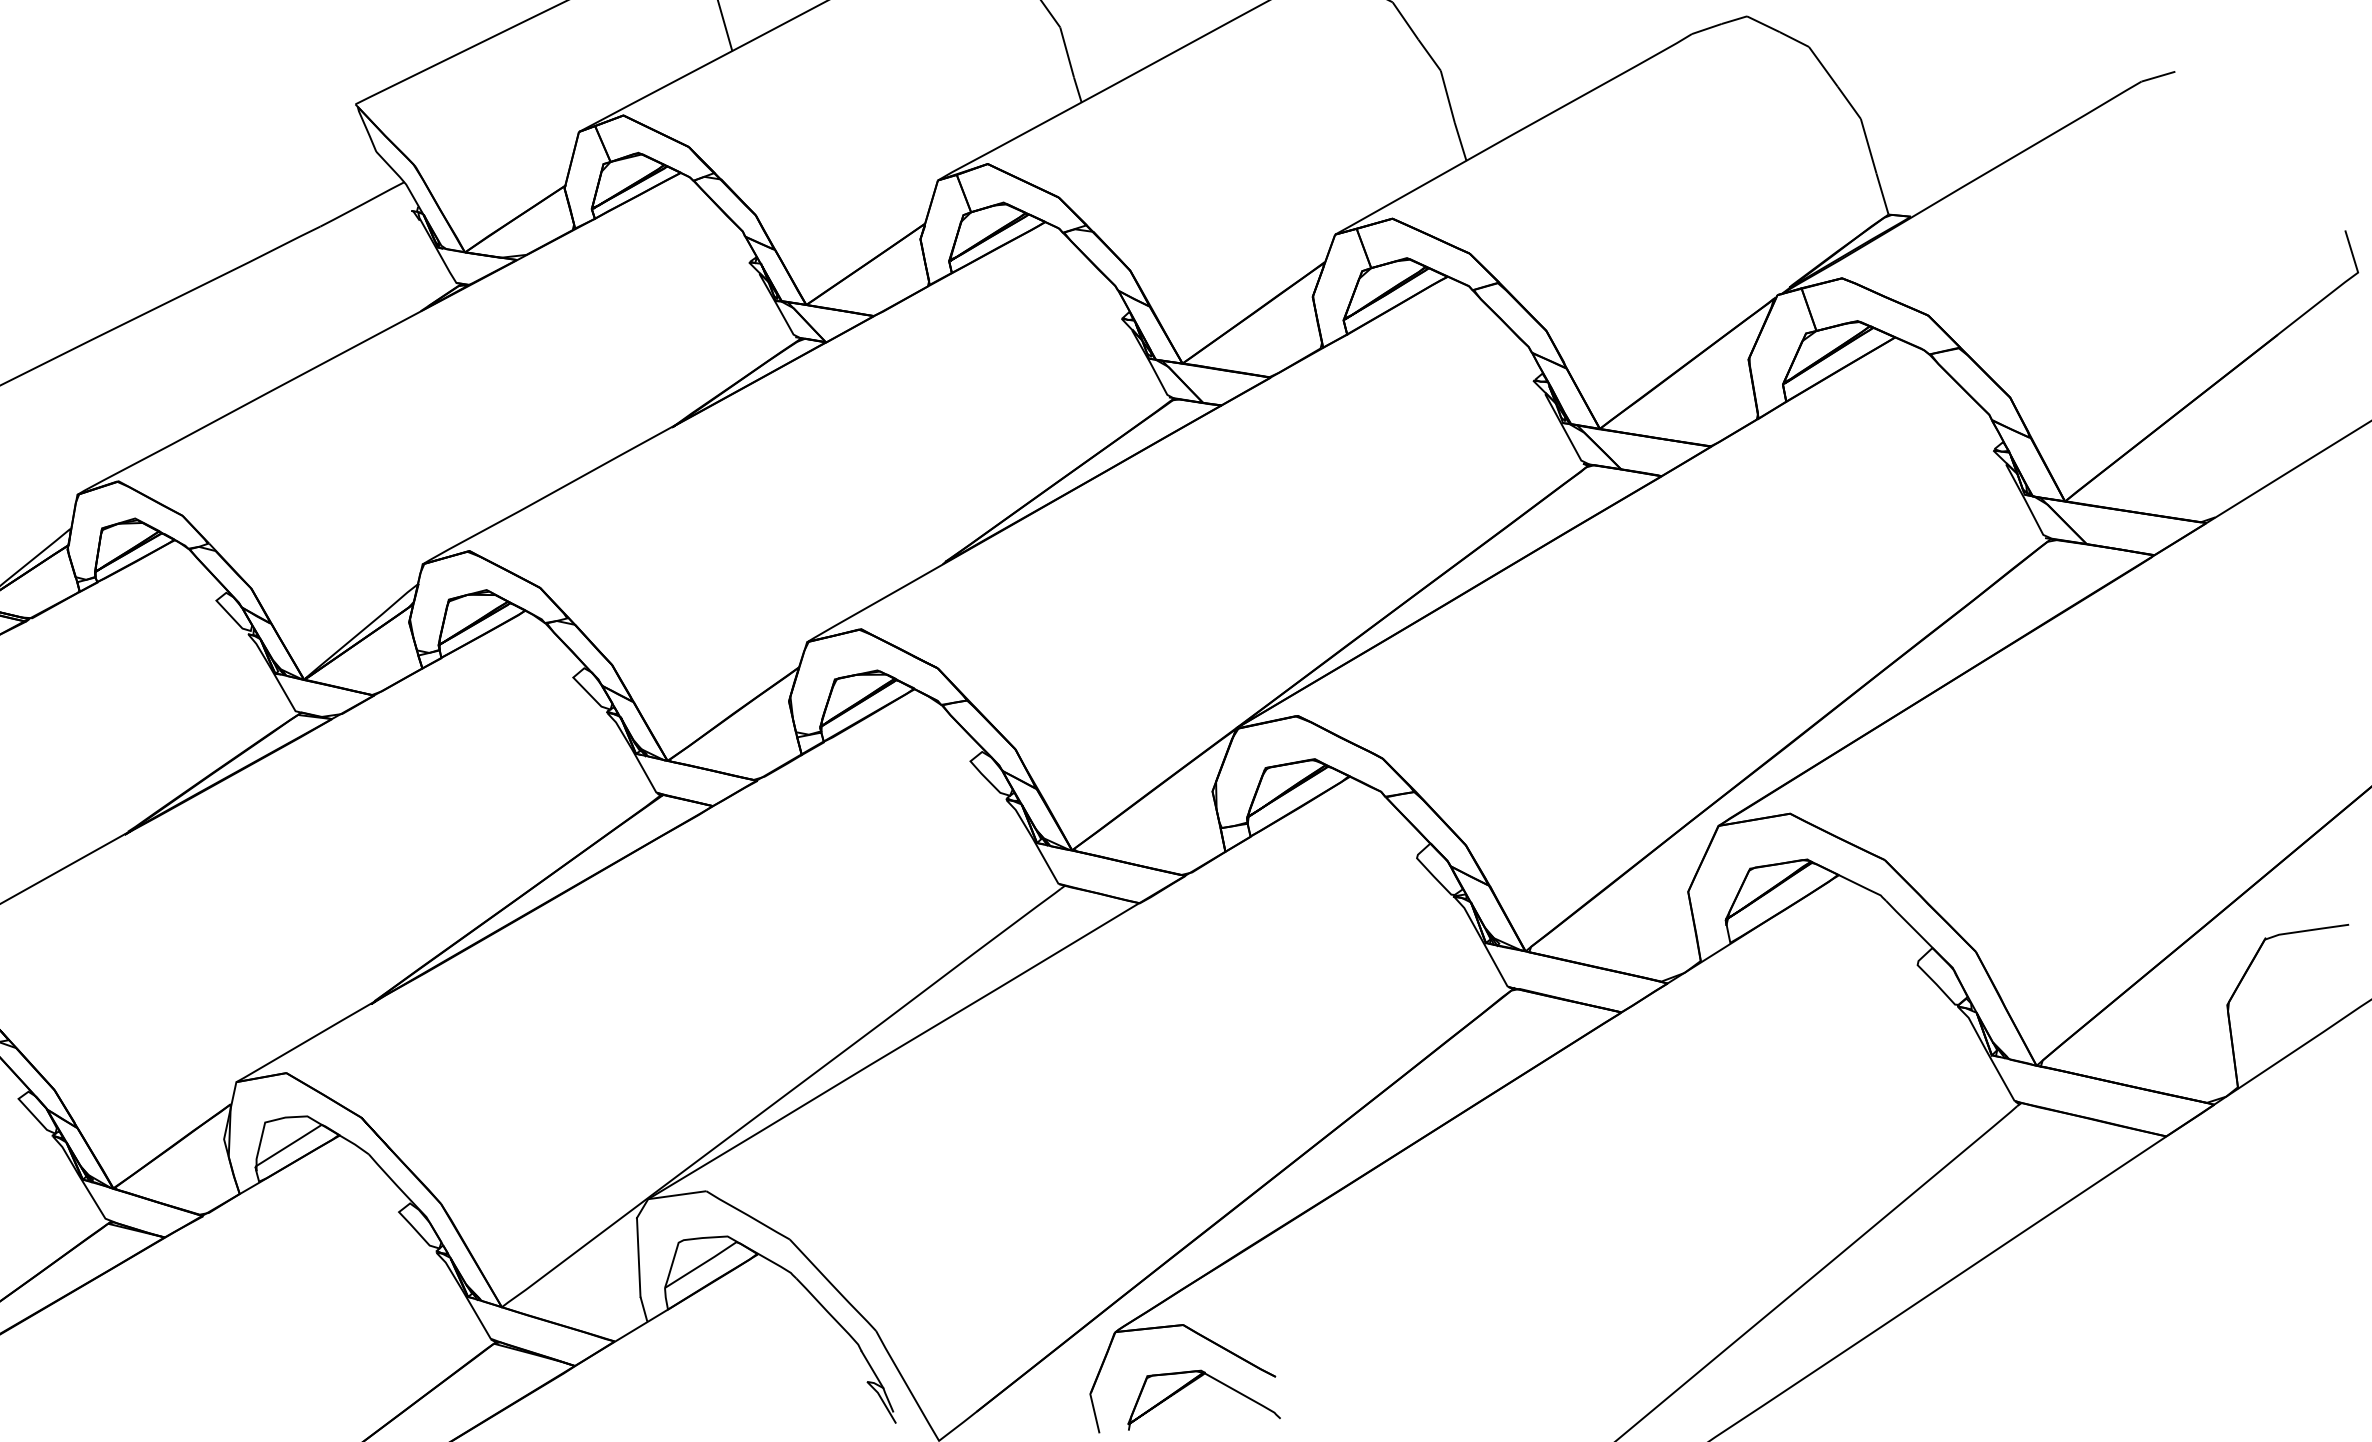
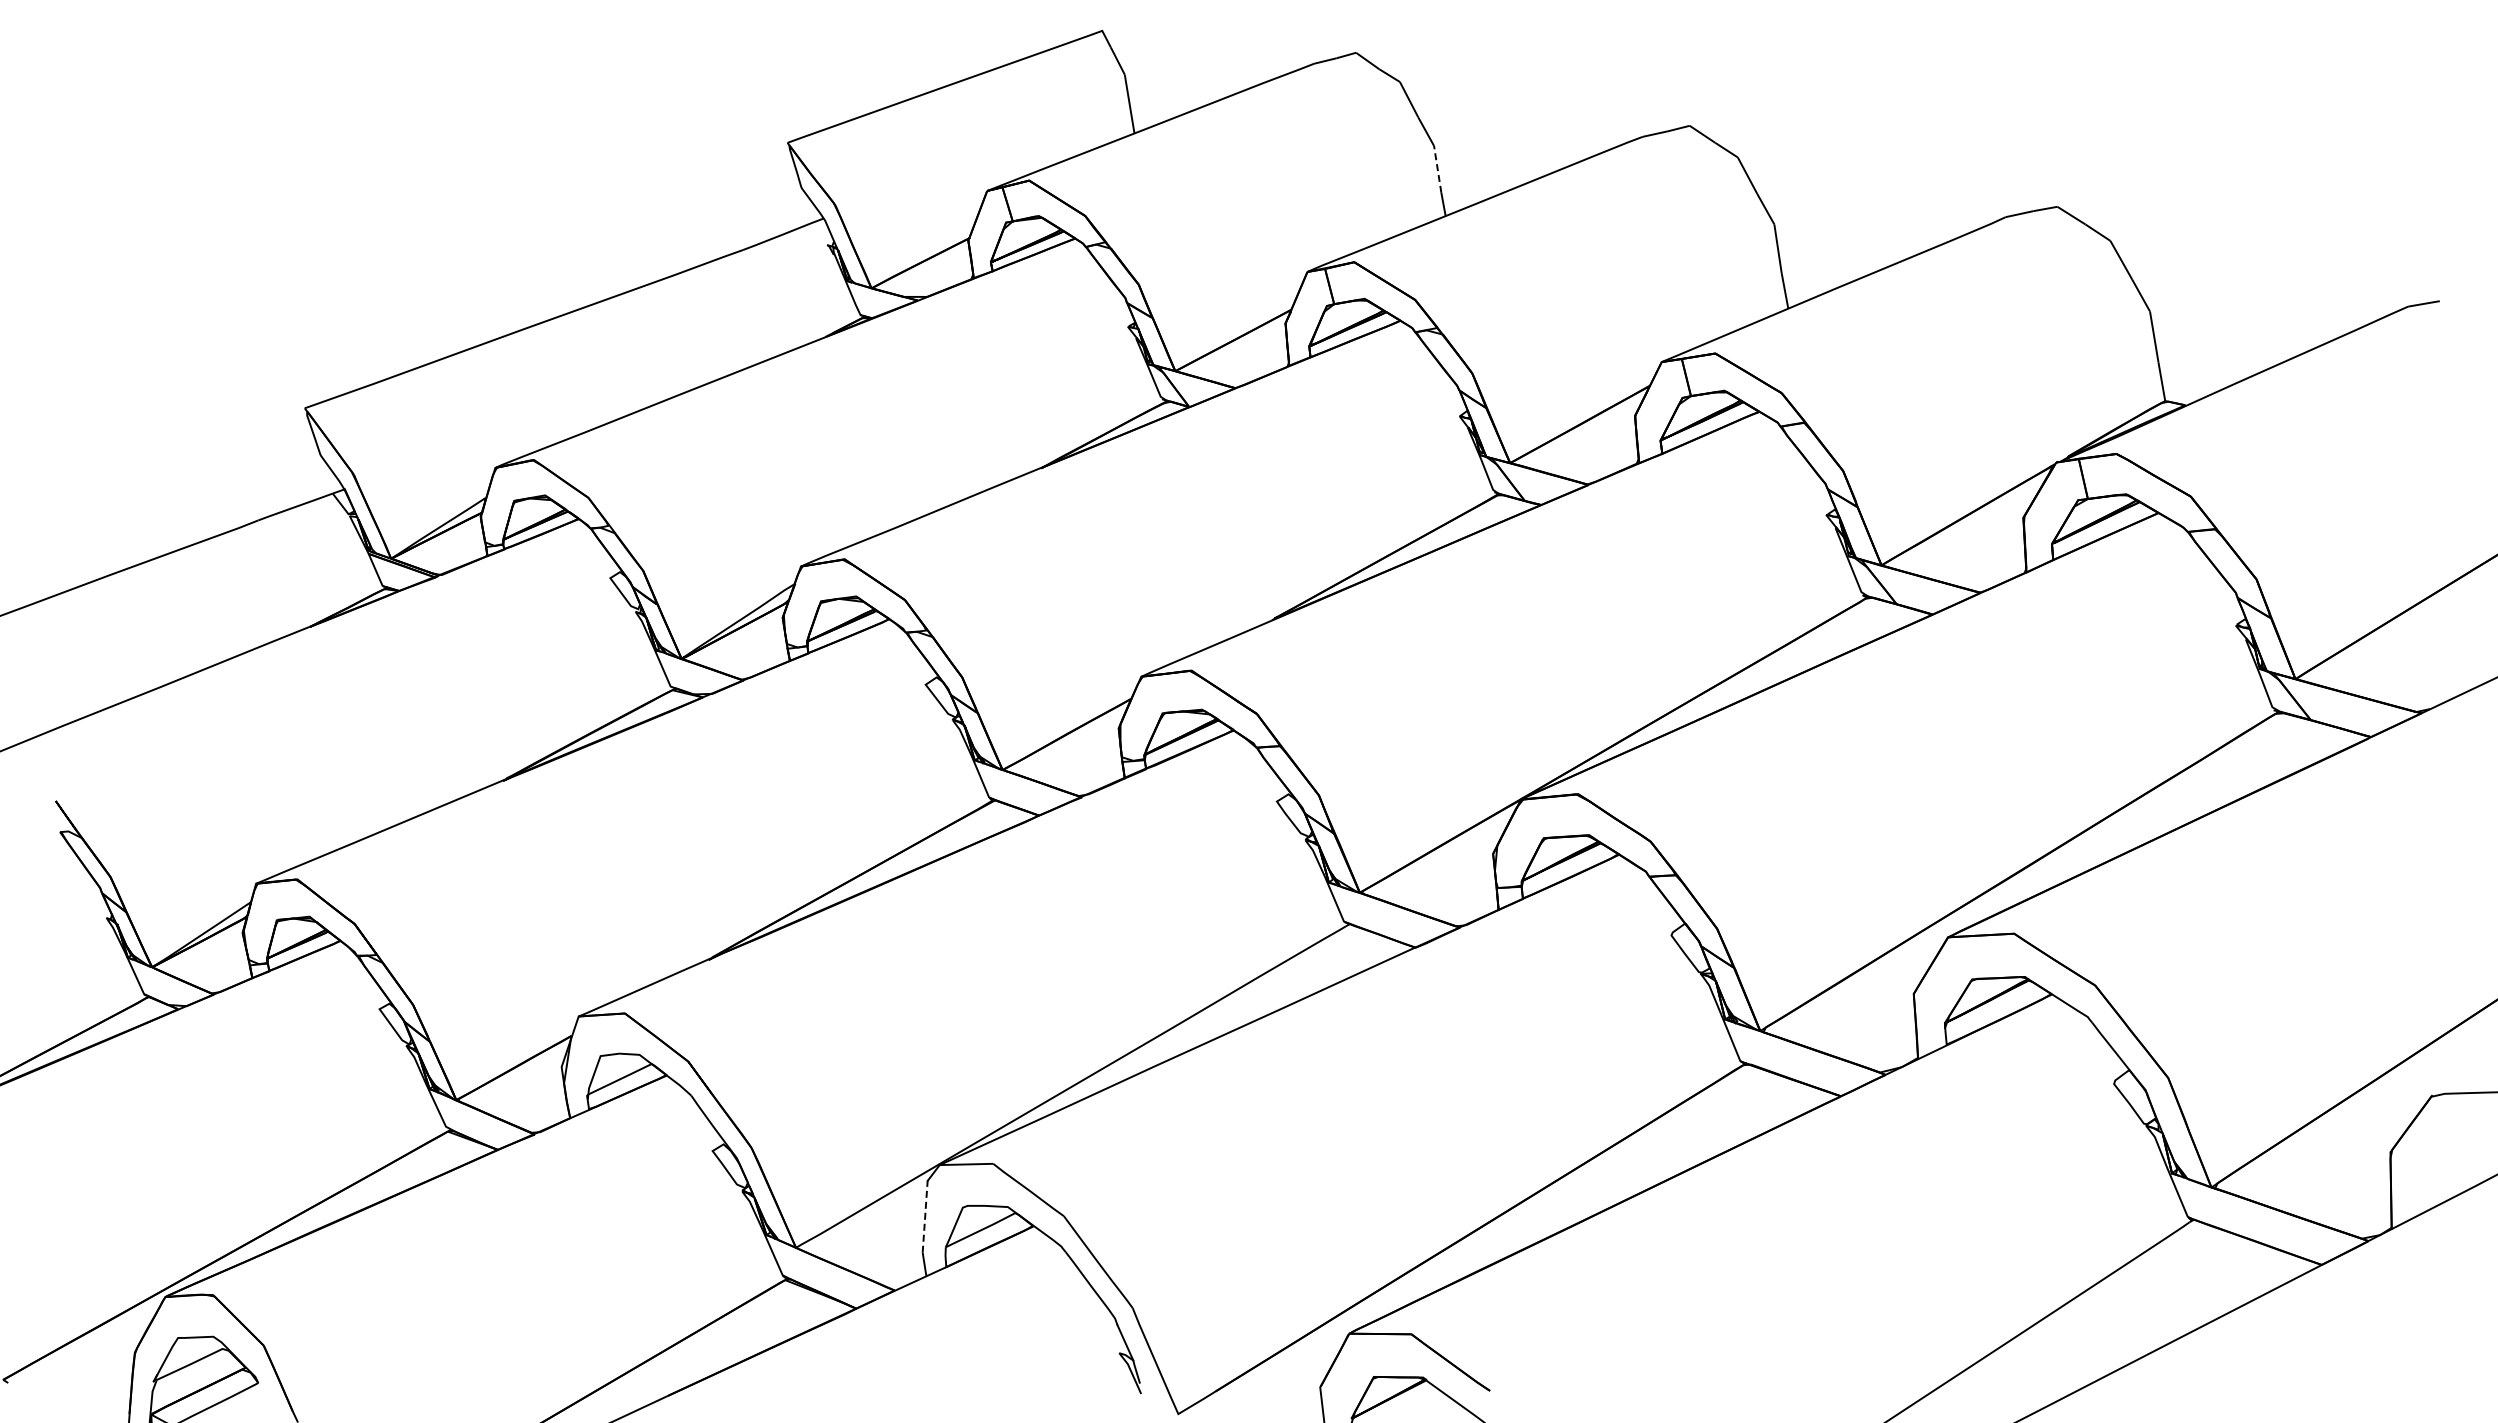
line: (1066, 52) -> (1437, 169), solid -> dashed
line: (639, 1257) -> (925, 1216), solid -> dashed

